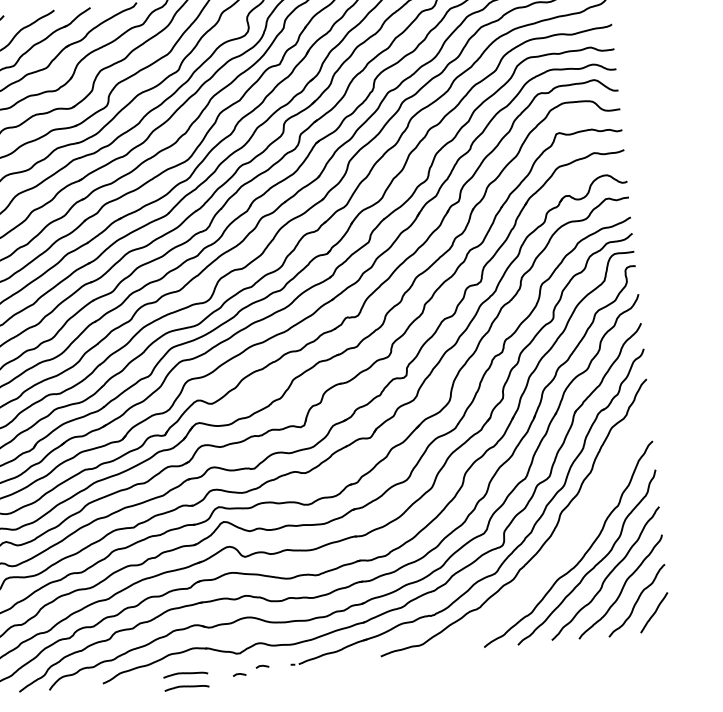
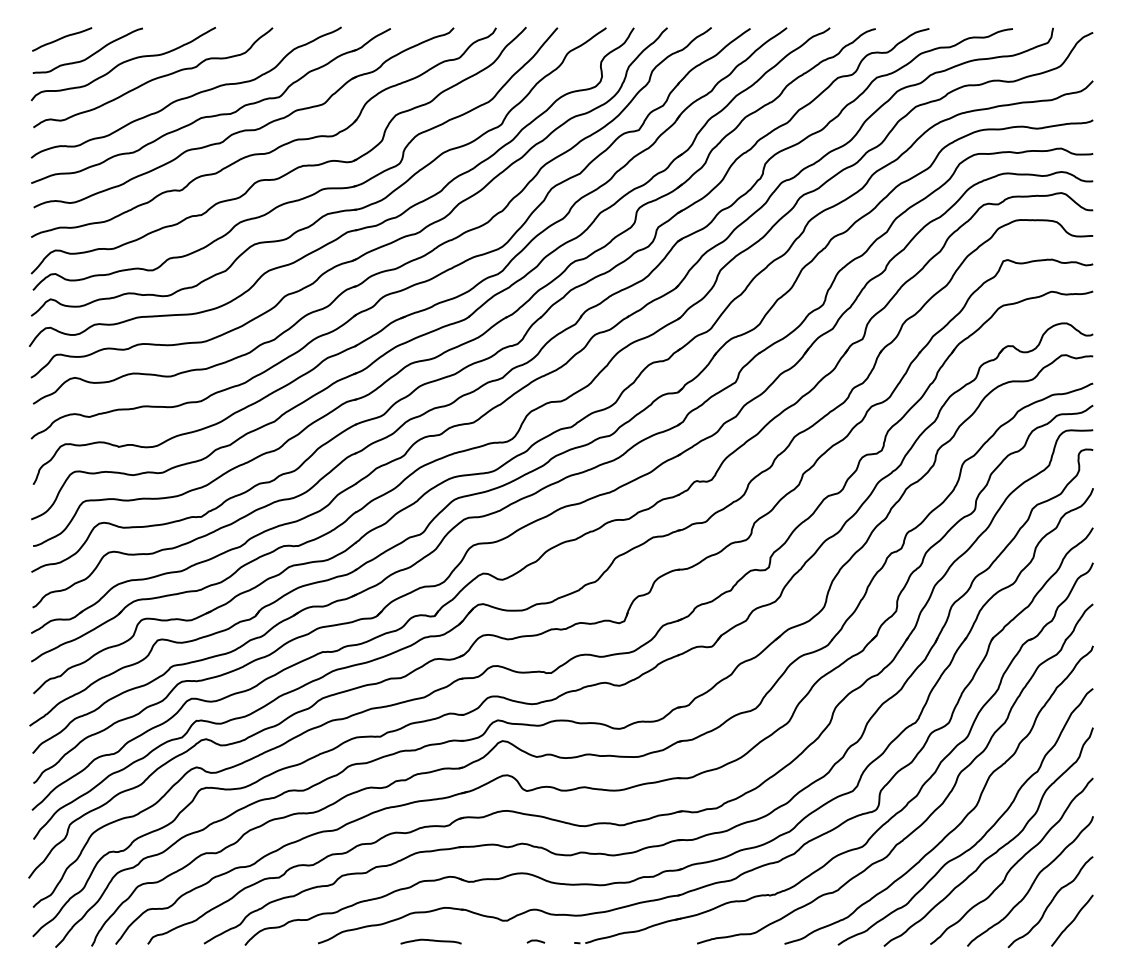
curve: (567, 544) -> (964, 816), added
curve: (239, 674) -> (503, 949), removed
curve: (186, 687) -> (430, 959), removed

